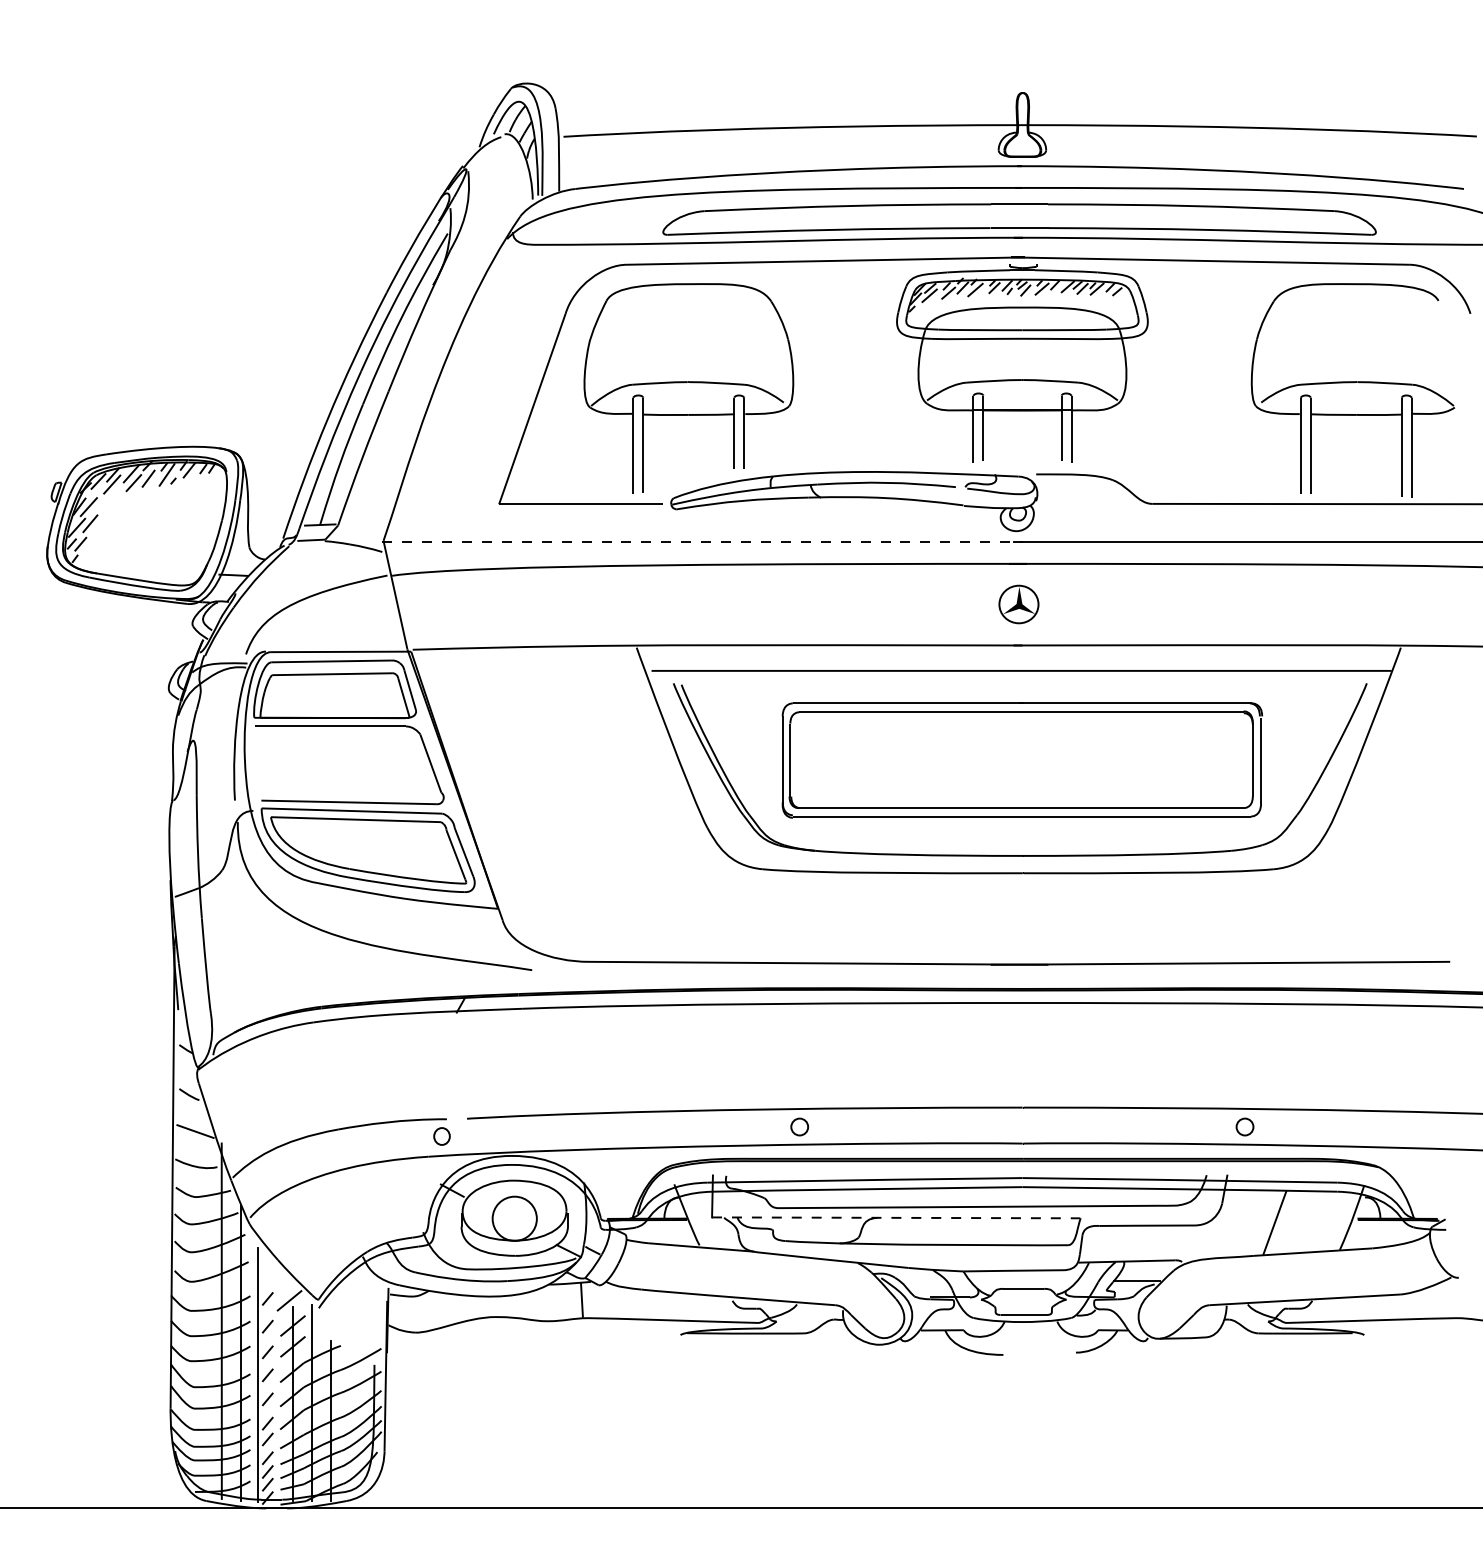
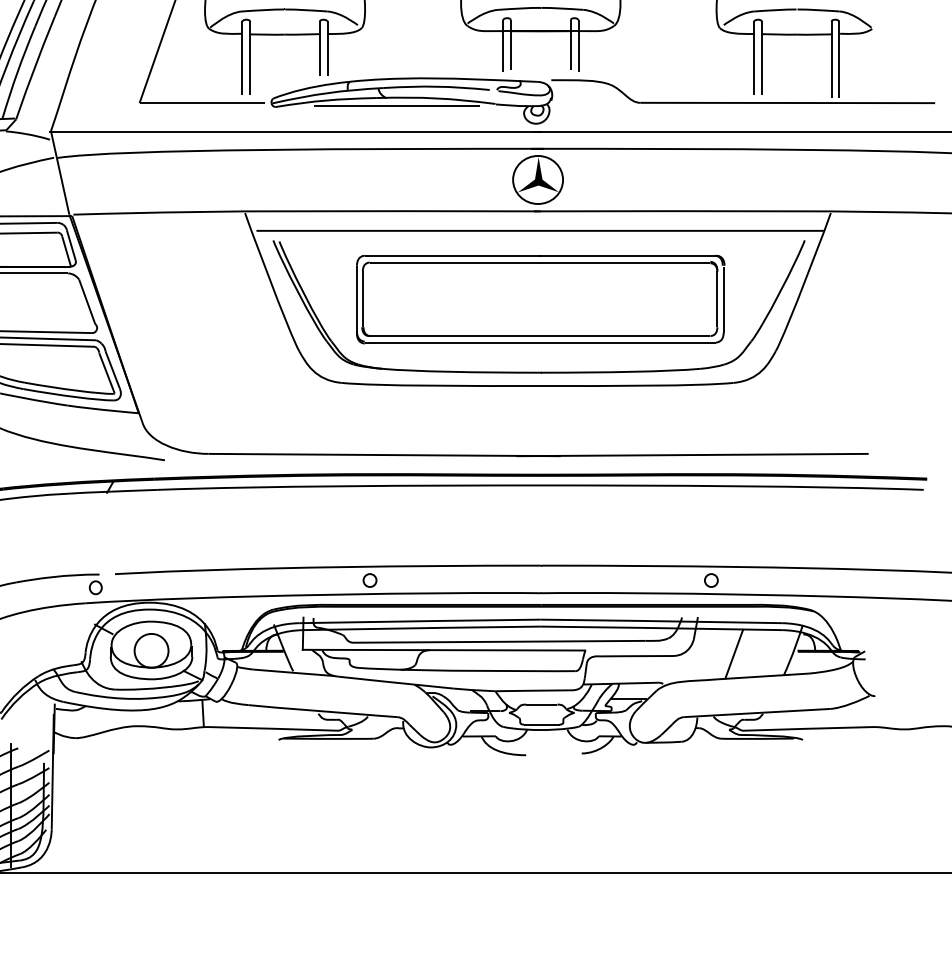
line: (834, 508) -> (396, 106), added
line: (702, 542) -> (295, 132), dashed -> solid
part: (1018, 604) -> (537, 179), size x1.67
line: (896, 1217) -> (444, 649), dashed -> solid

